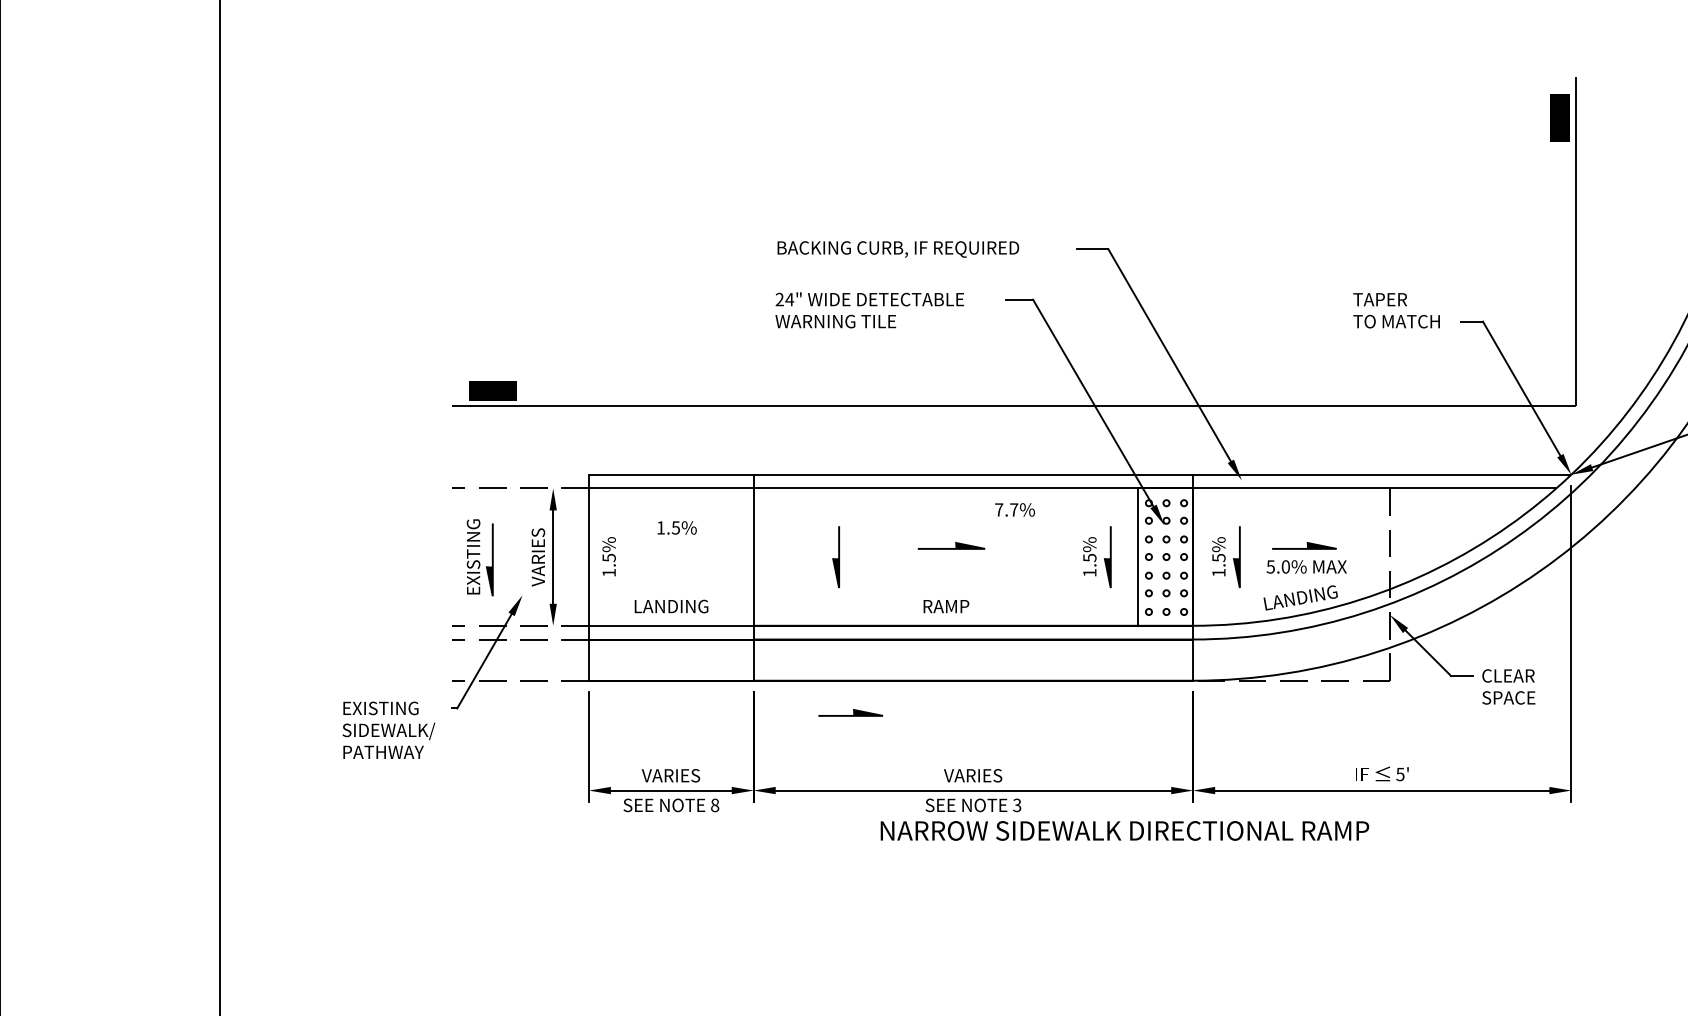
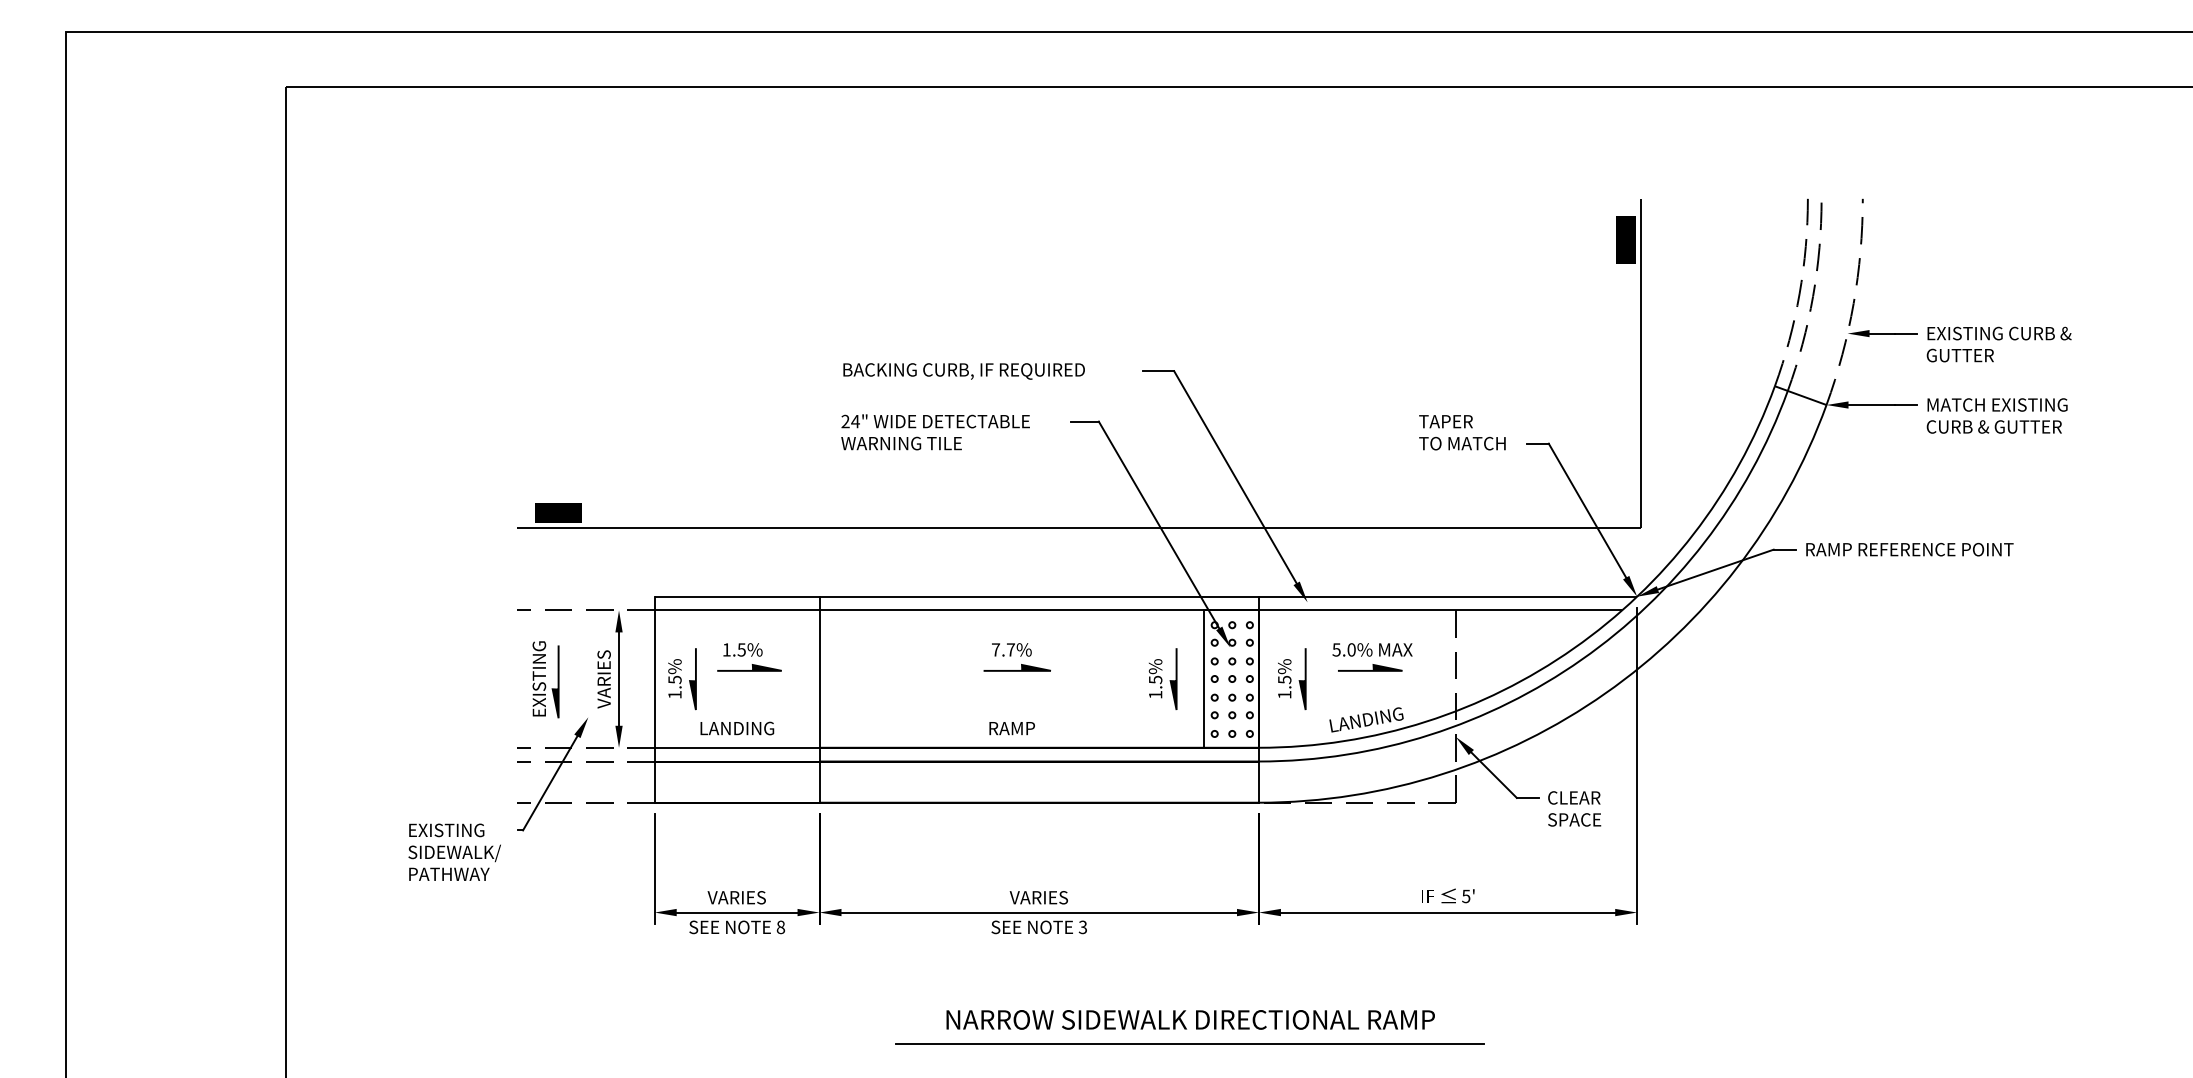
text: (1014, 509) -> (1011, 649), moved
part: (835, 557) -> (692, 679), moved
text: (1306, 566) -> (1372, 649), moved
part: (850, 712) -> (749, 667), moved
text: (1124, 830) -> (1190, 1019), moved
line: (1123, 922) -> (1189, 1044), added

